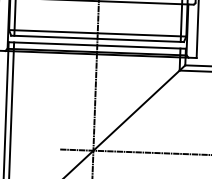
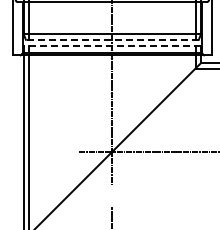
line: (96, 38) -> (111, 39), solid -> dashed
line: (97, 45) -> (112, 46), solid -> dashed

